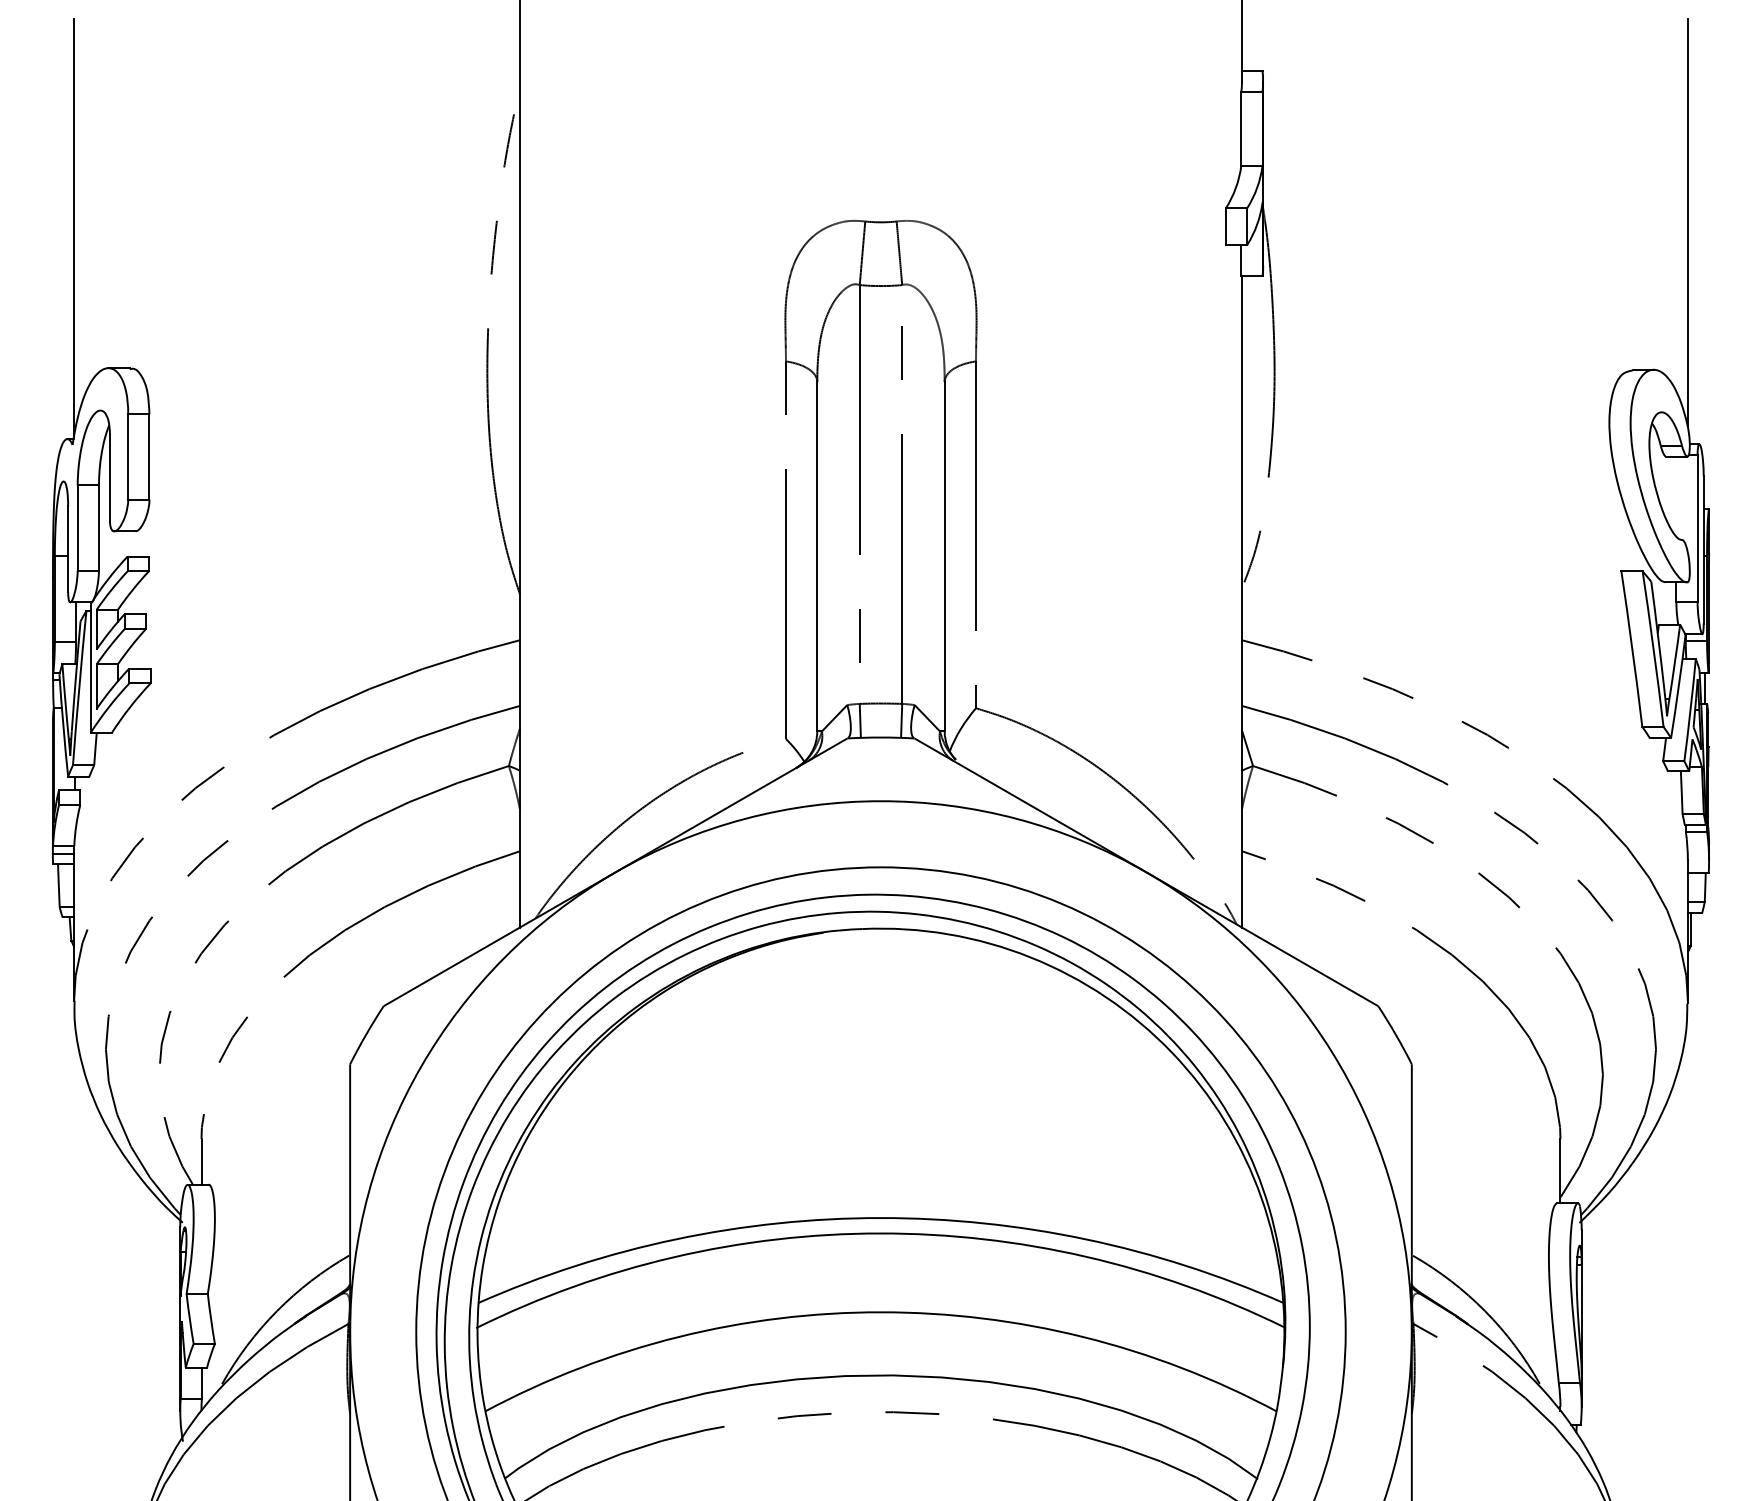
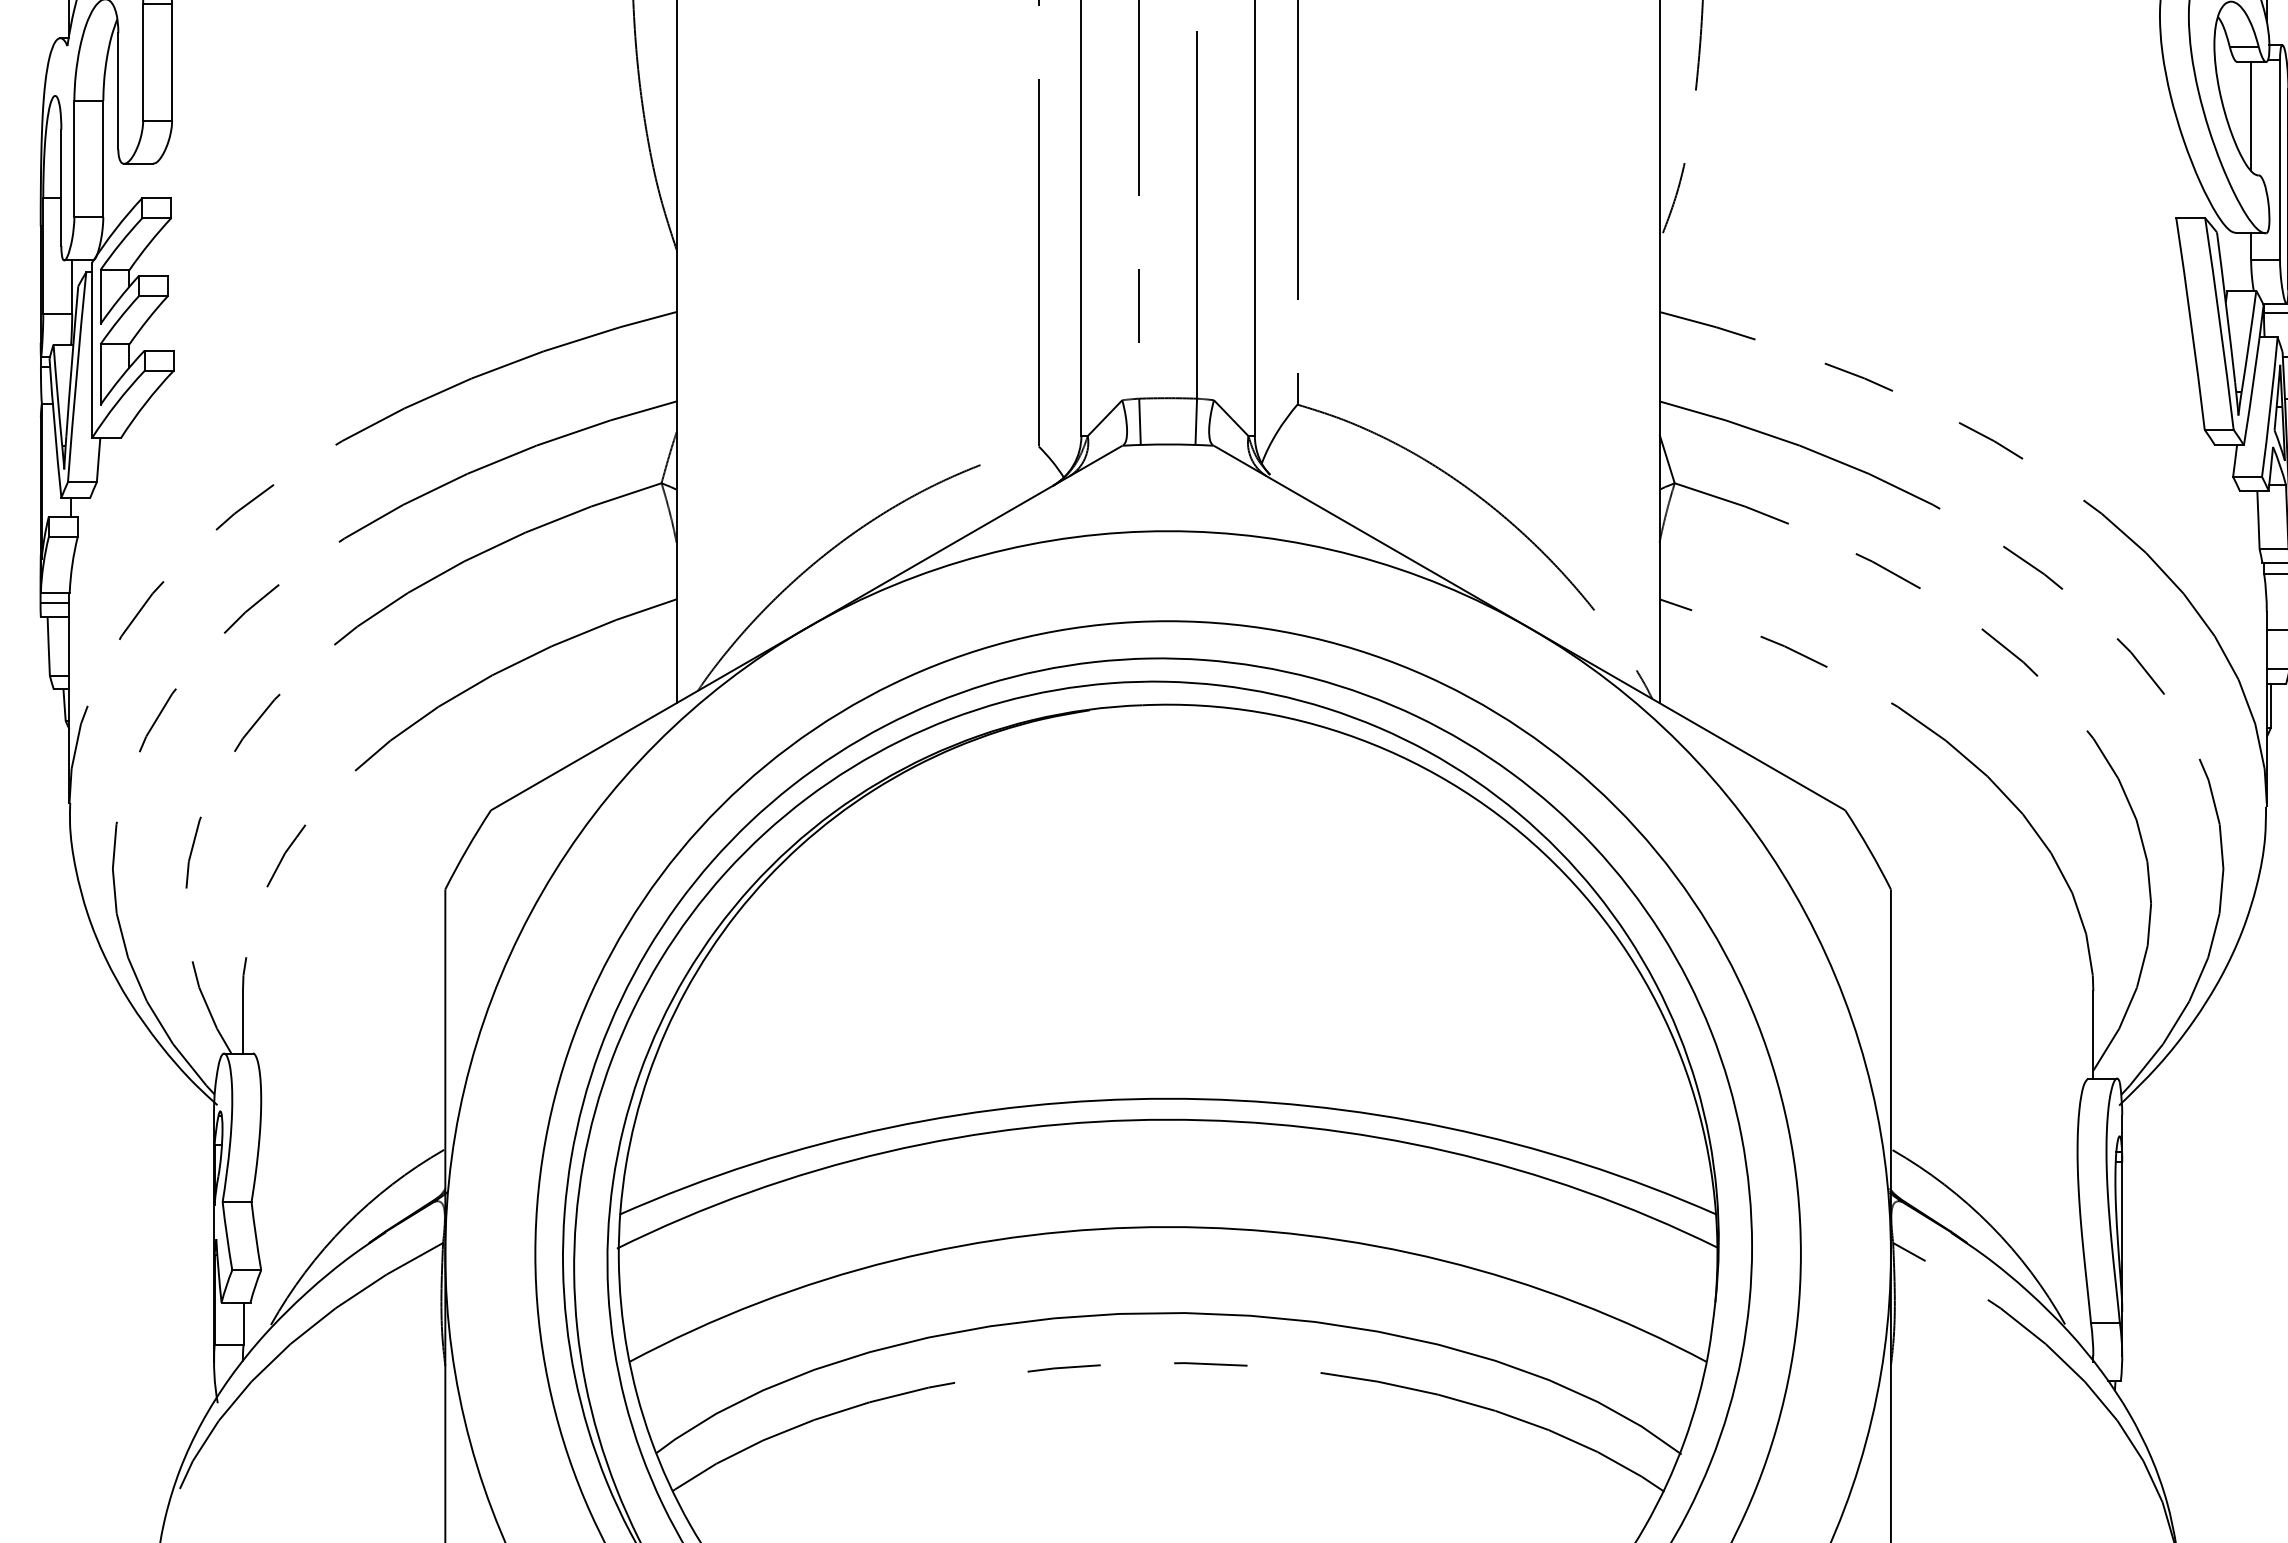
line: (1676, 495) -> (2251, 114), added

